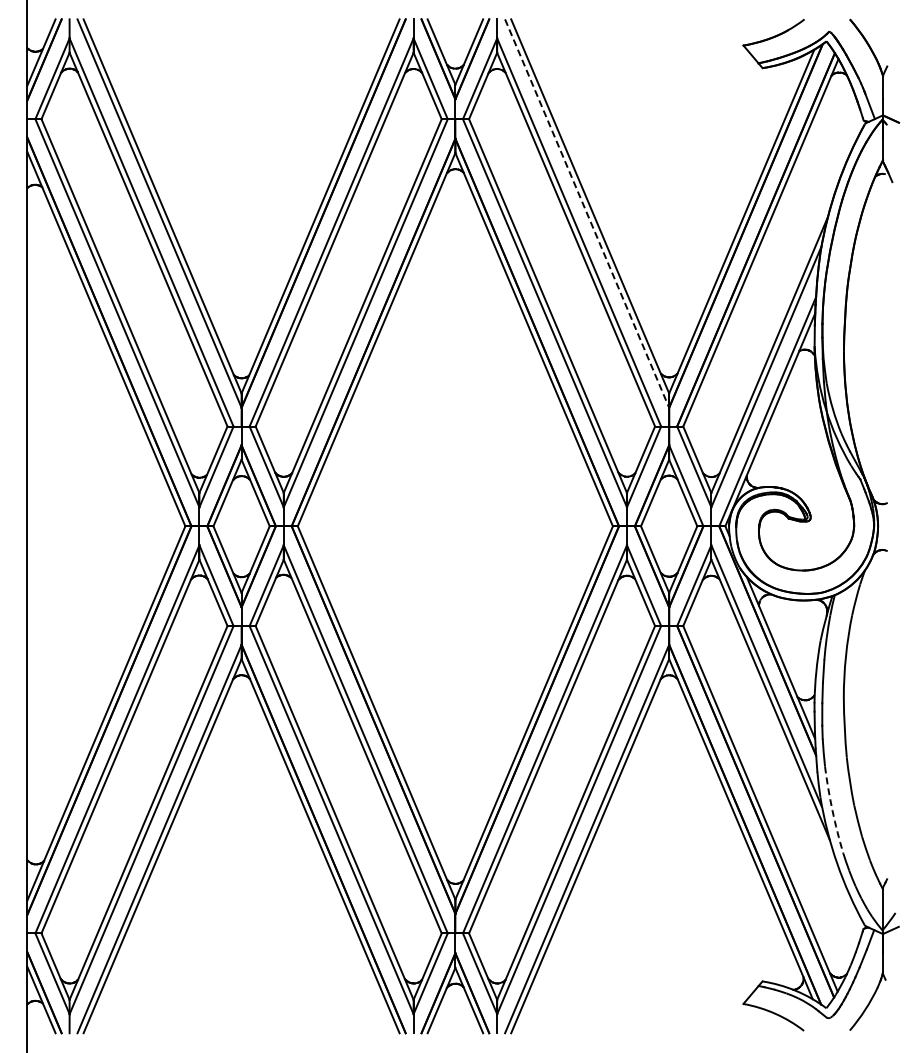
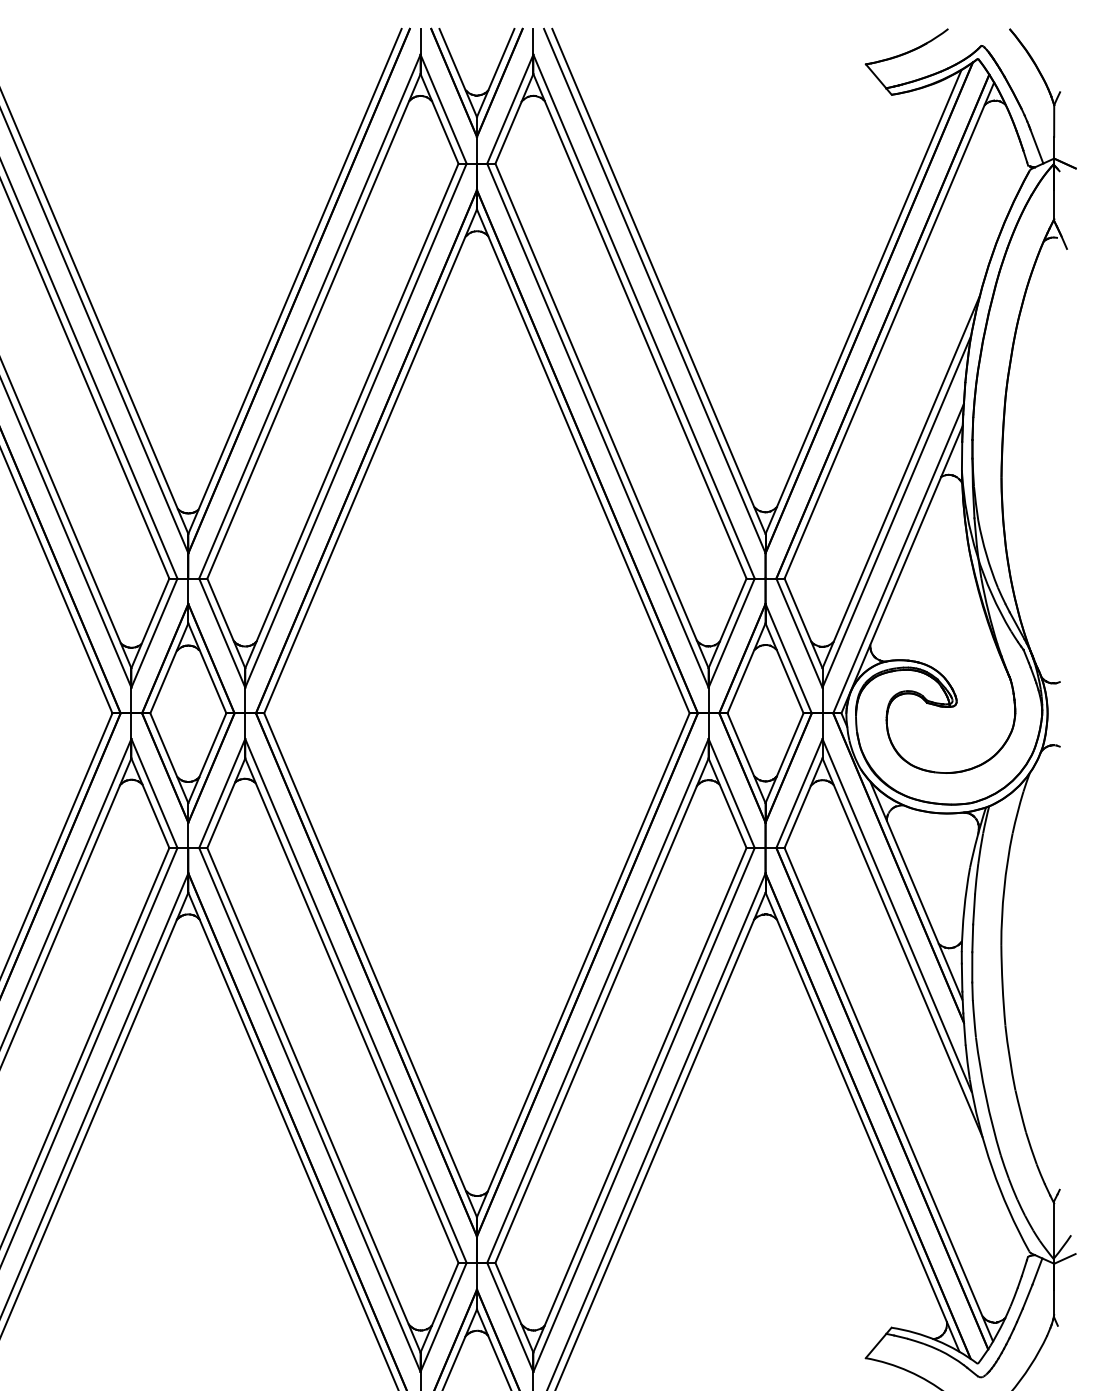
line: (587, 213) -> (655, 291), dashed -> solid
arc: (832, 810) -> (986, 1096), dashed -> solid

